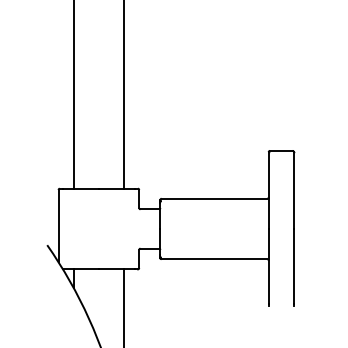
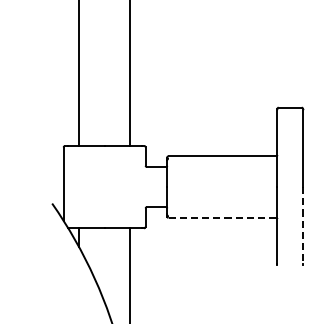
line: (214, 259) -> (222, 218), solid -> dashed
line: (293, 266) -> (302, 225), solid -> dashed

